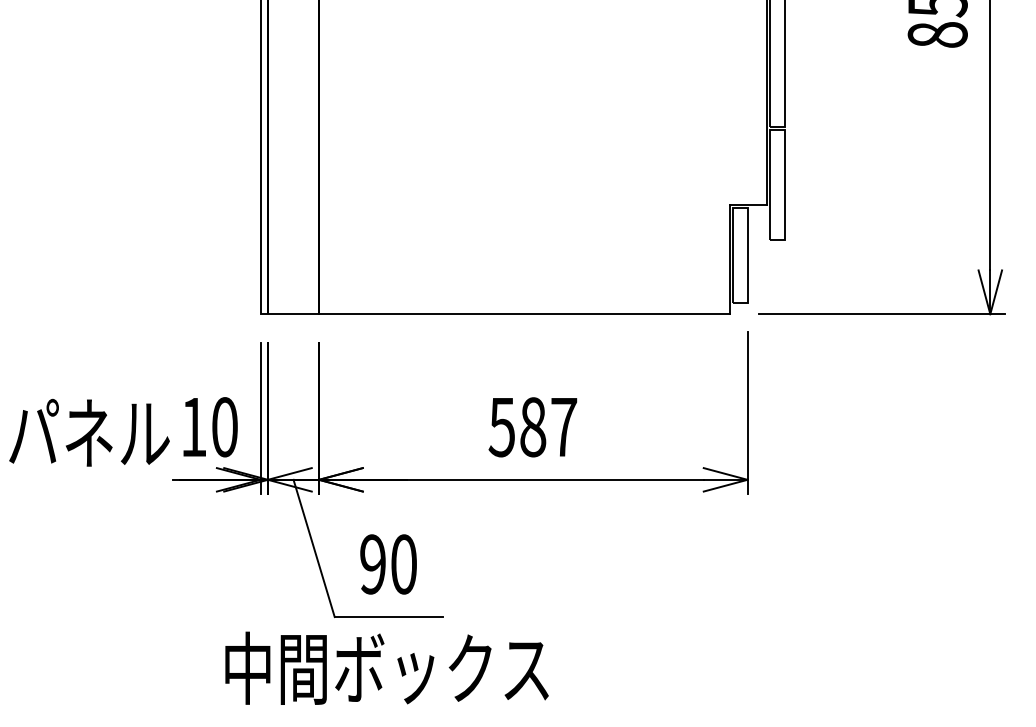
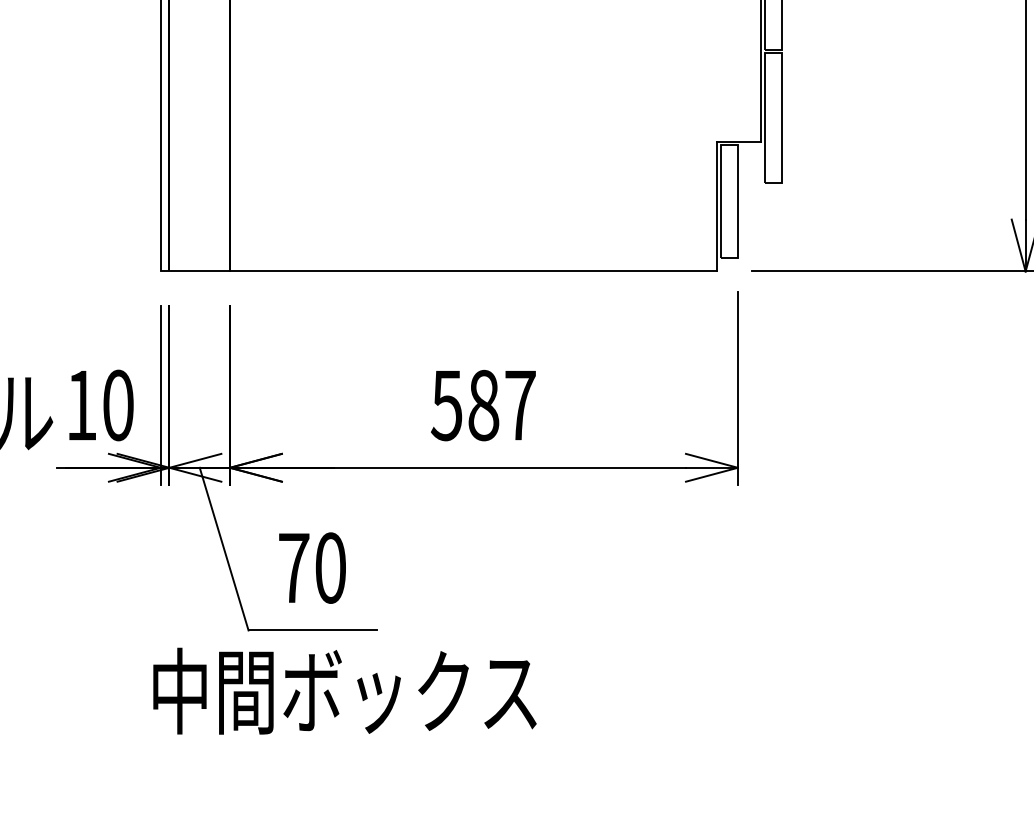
text: (373, 564) -> (294, 568), 90 -> 70
text: (386, 667) -> (344, 690), moved

